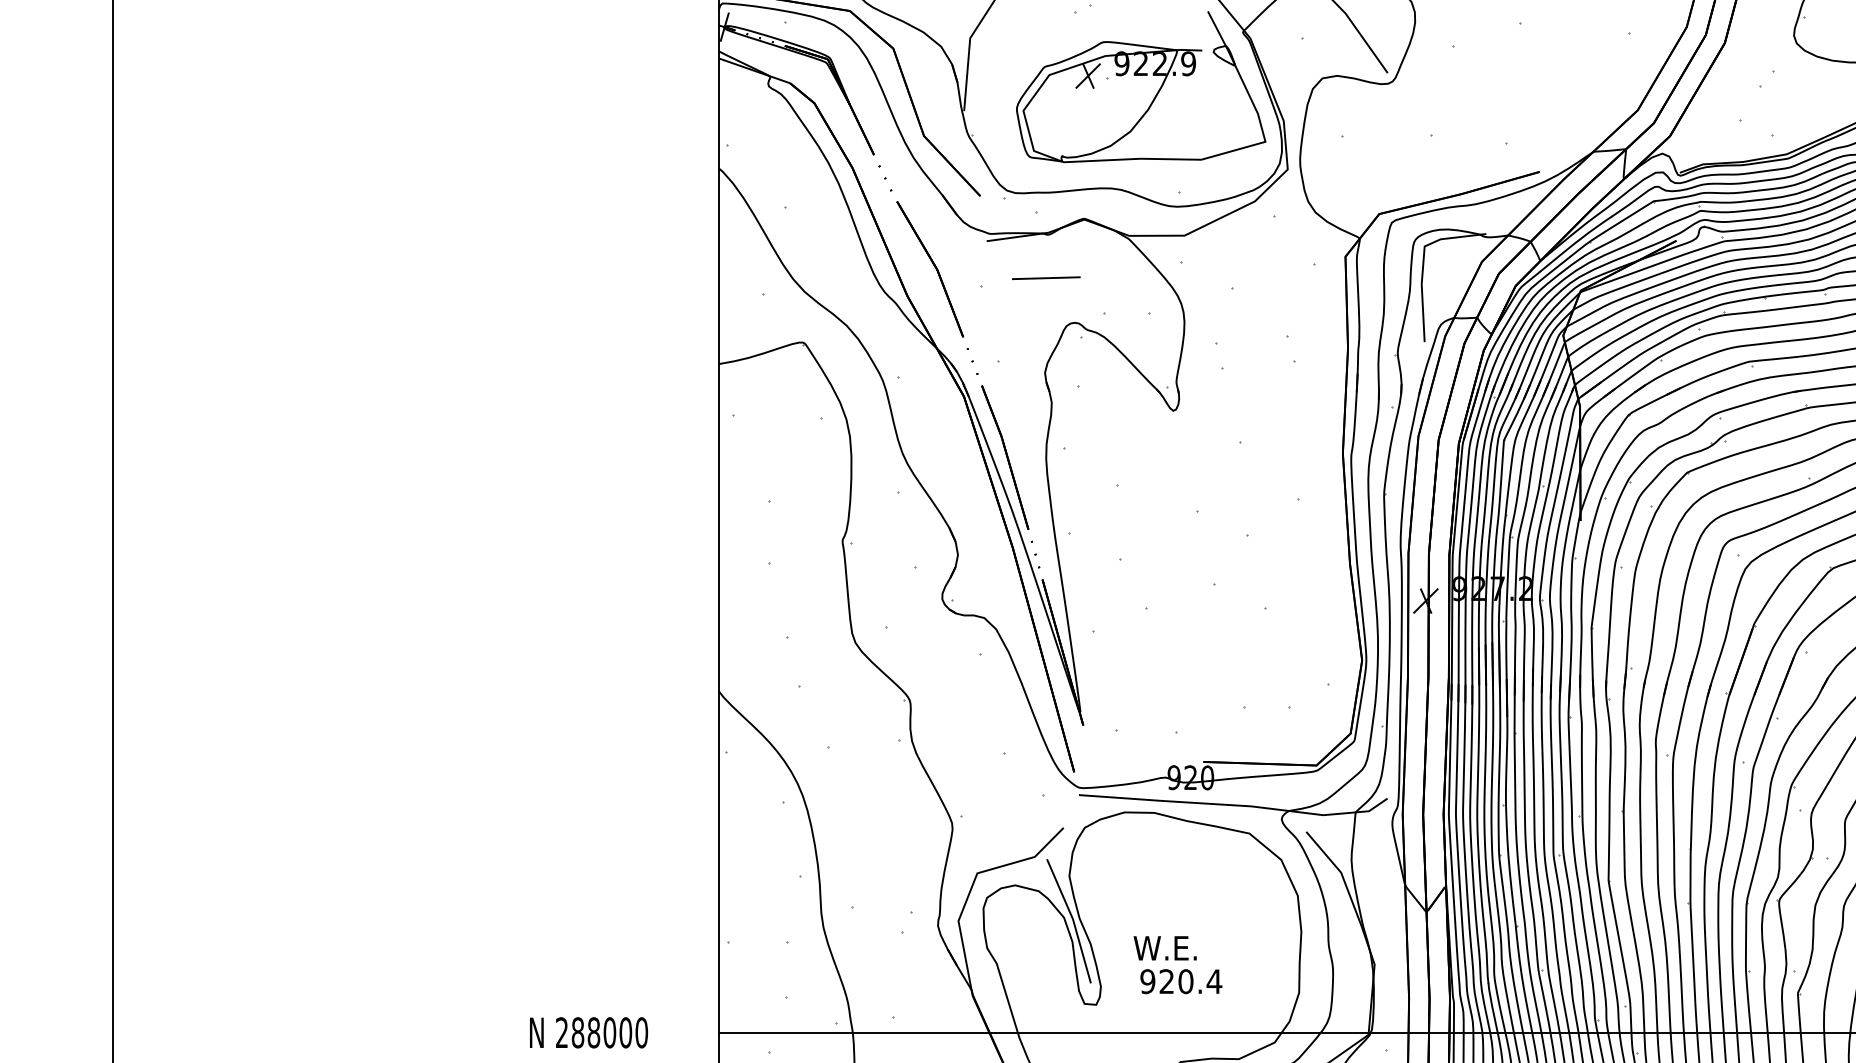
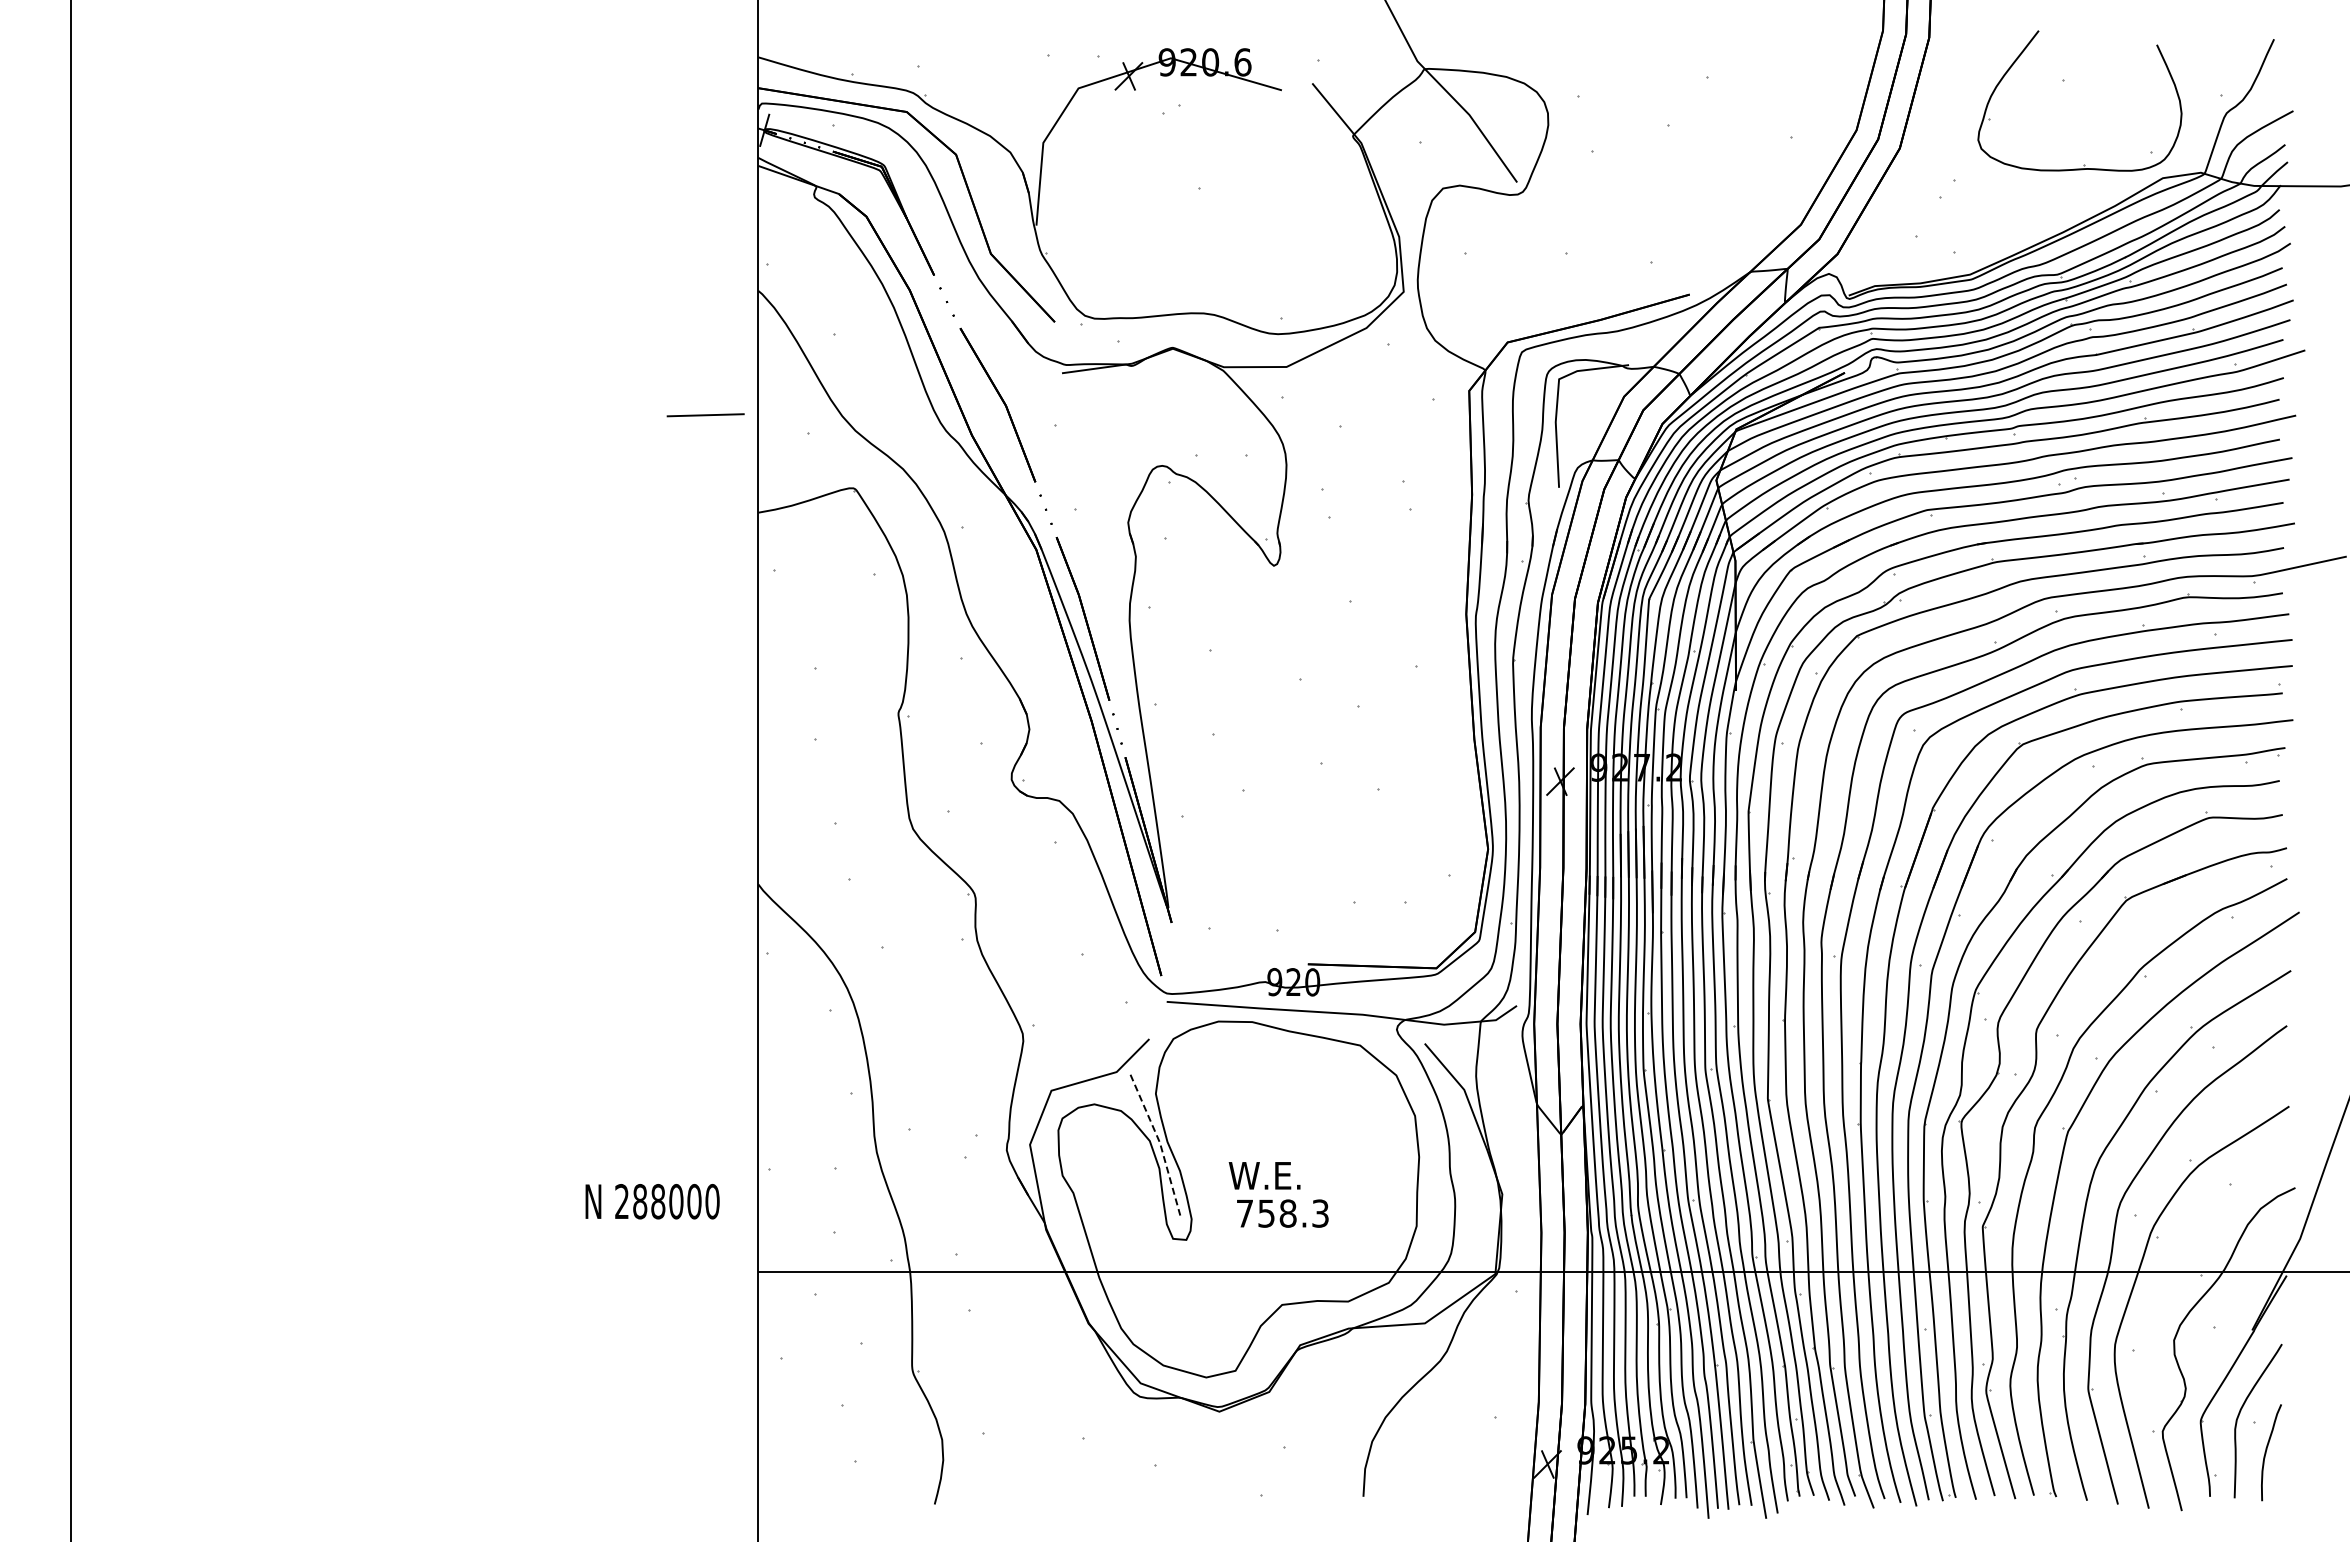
part: (1141, 87) -> (1237, 198), removed
line: (1046, 278) -> (705, 415), moved
line: (1072, 918) -> (1159, 1142), solid -> dashed
text: (1180, 981) -> (1282, 1213), 920.4 -> 758.3
text: (588, 1032) -> (652, 1201), moved

